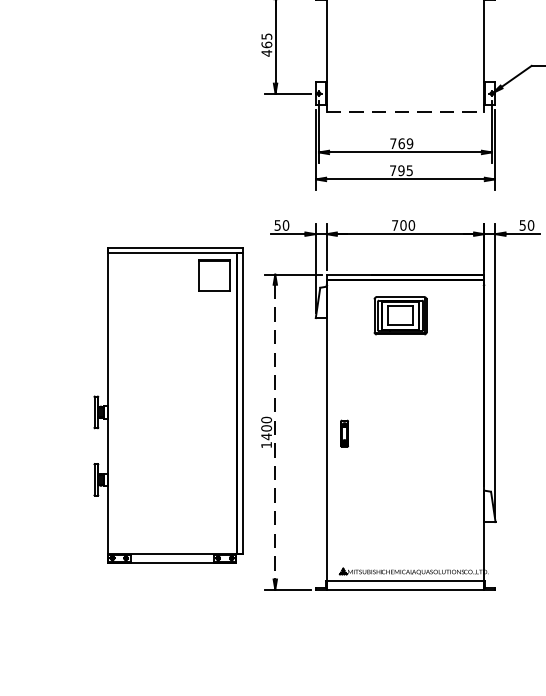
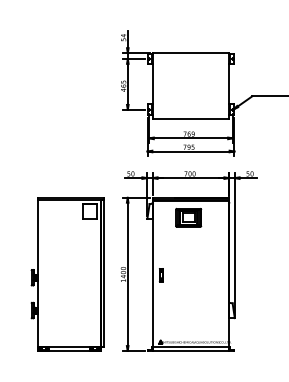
line: (406, 111) -> (191, 118), dashed -> solid
part: (167, 405) -> (67, 274), moved
line: (274, 432) -> (127, 274), dashed -> solid

